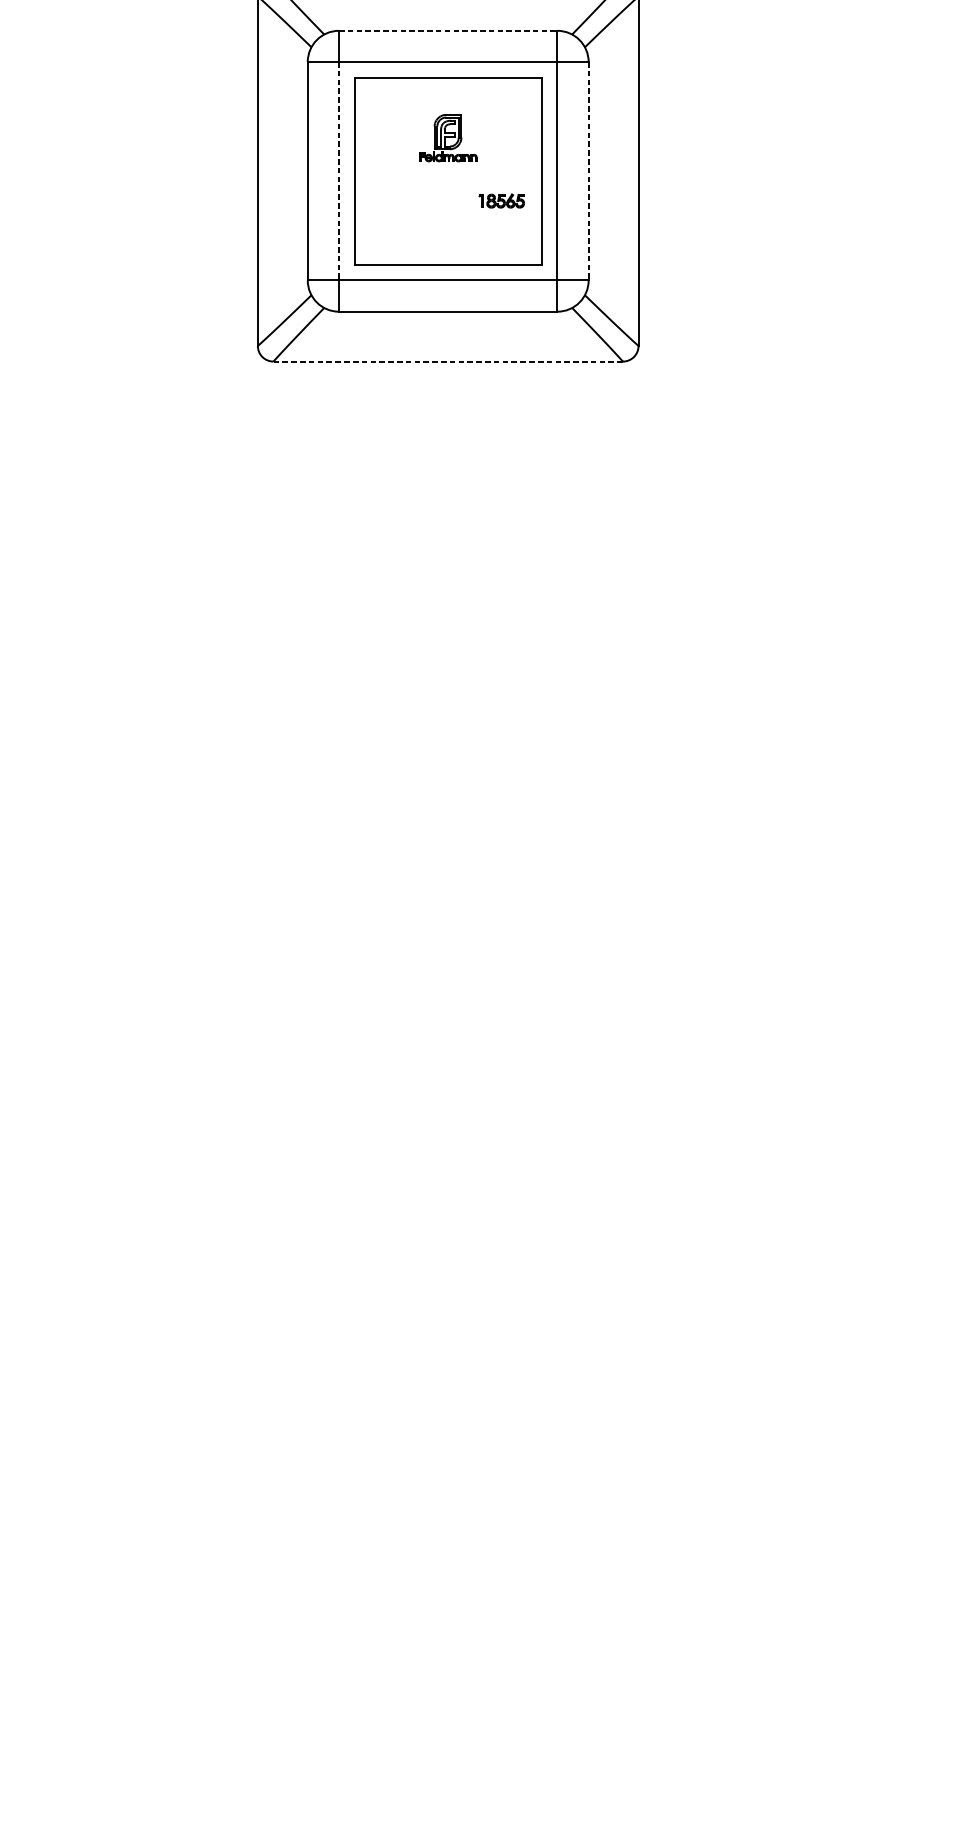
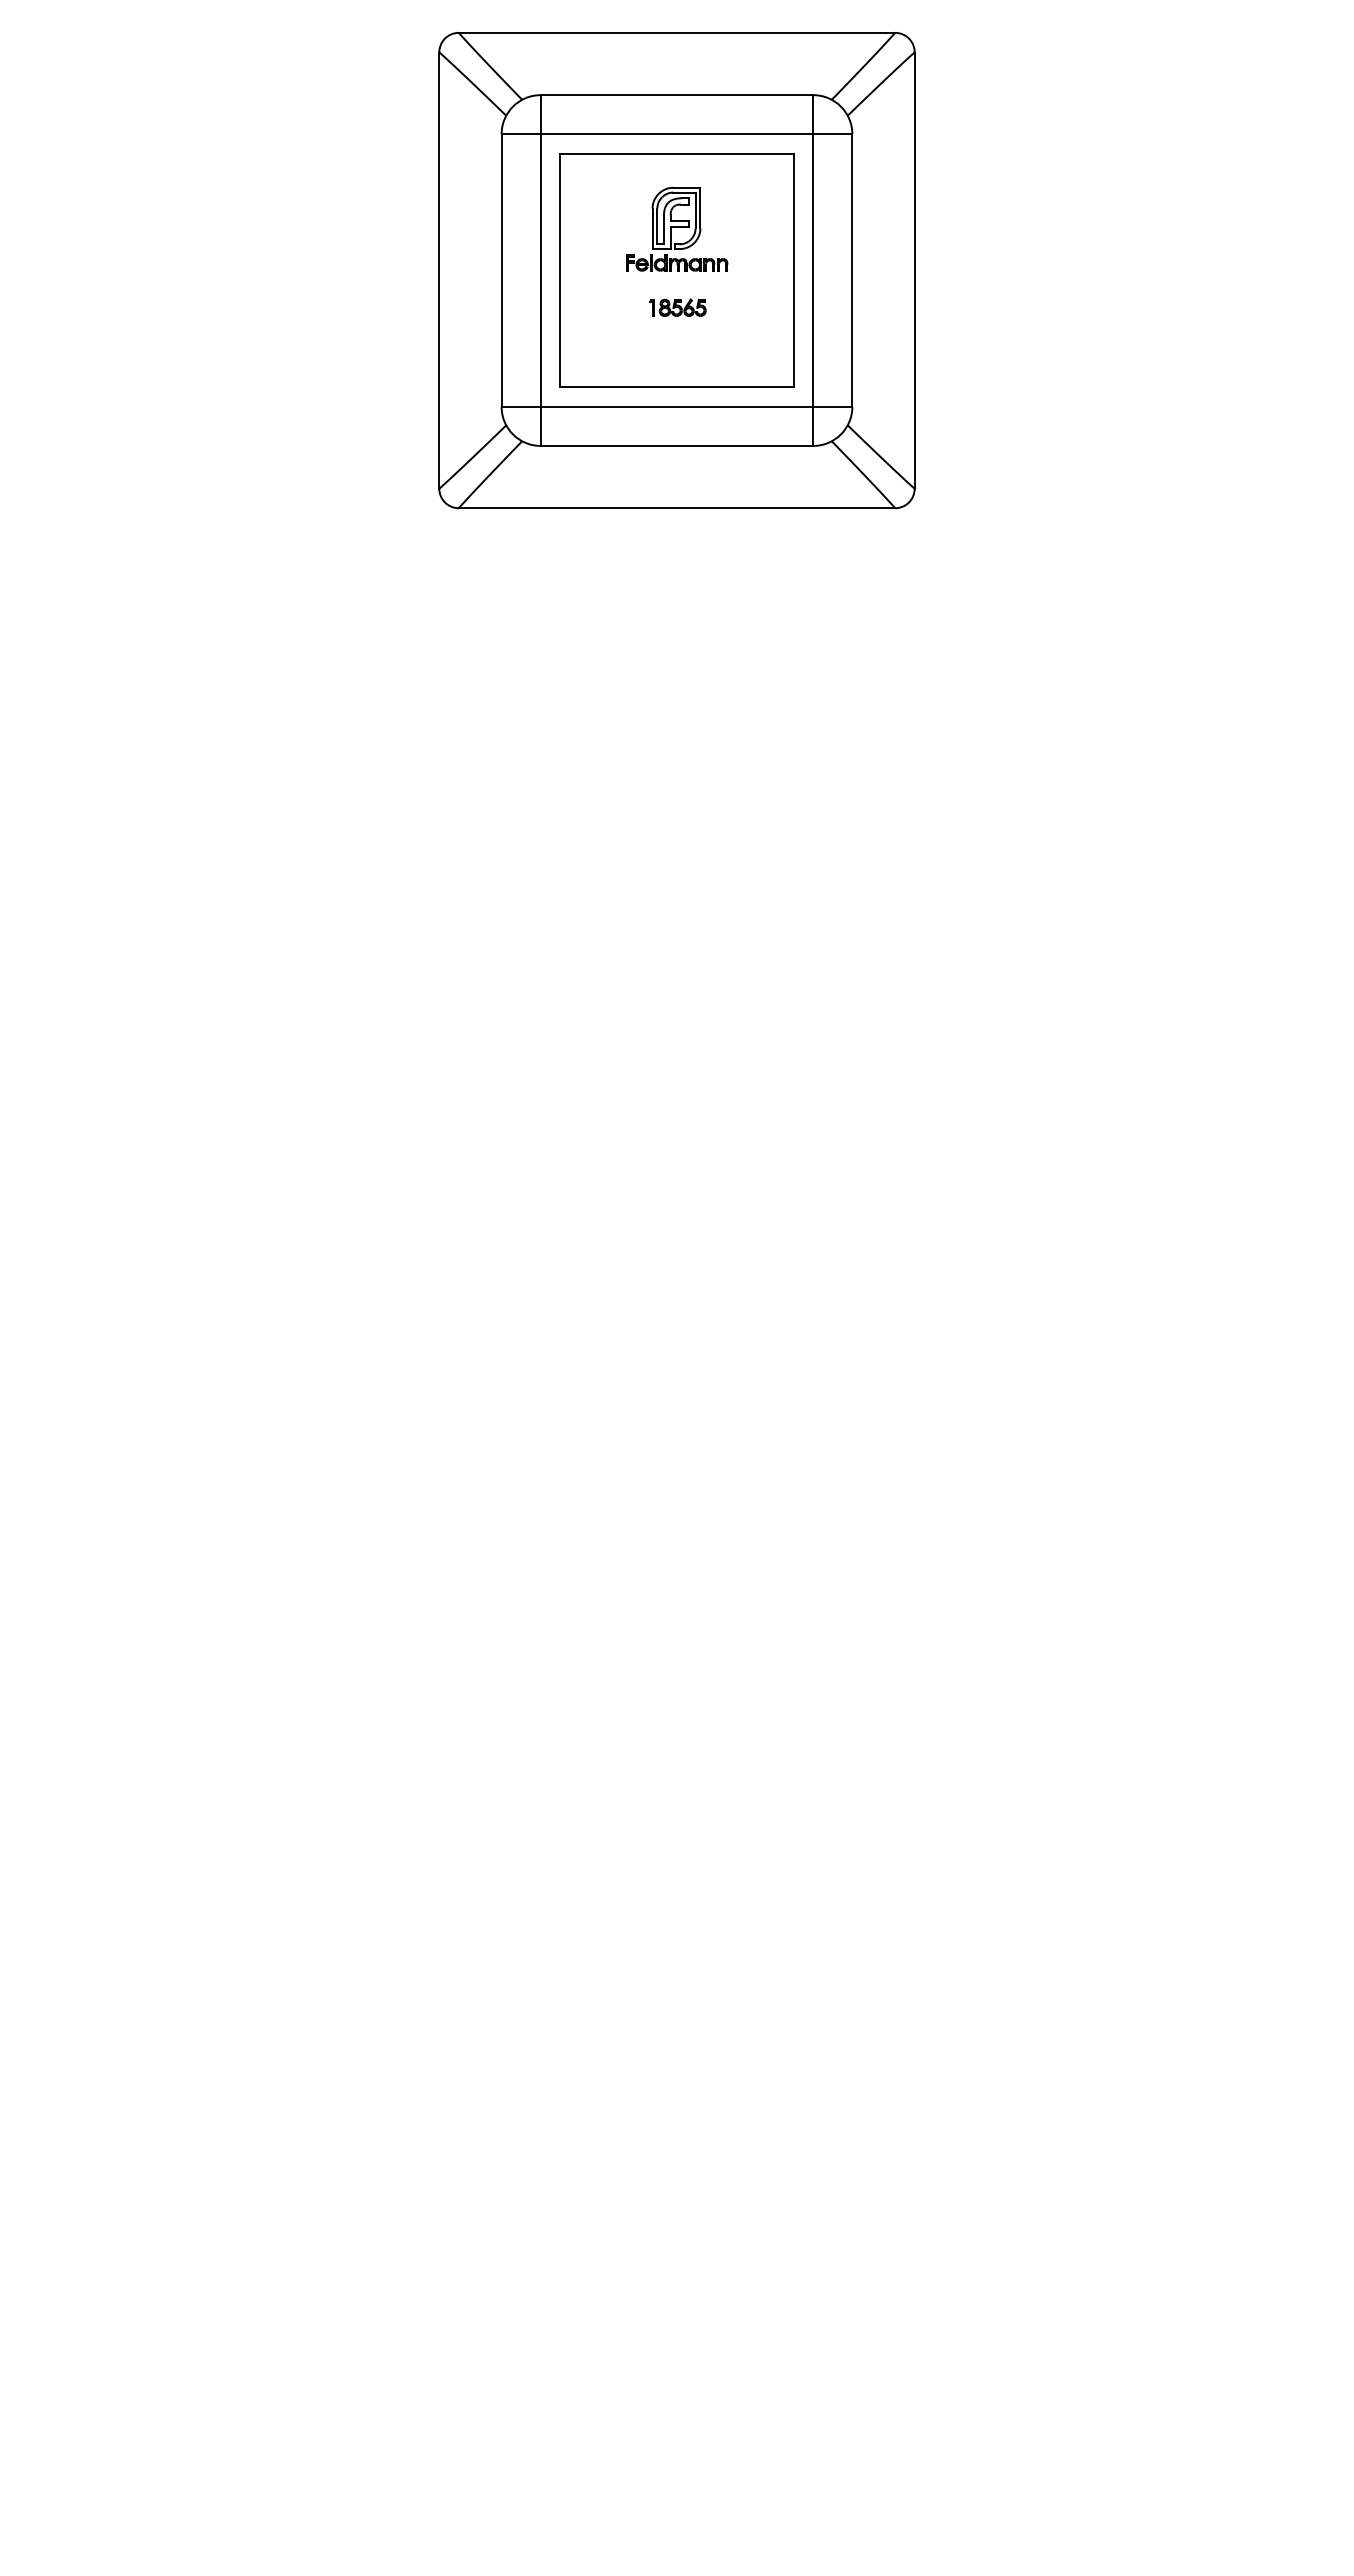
line: (448, 31) -> (677, 95), dashed -> solid
part: (448, 137) -> (677, 228), size x1.43
line: (338, 172) -> (540, 271), dashed -> solid
line: (588, 172) -> (852, 271), dashed -> solid
part: (501, 200) -> (677, 307), moved
line: (448, 361) -> (677, 508), dashed -> solid

